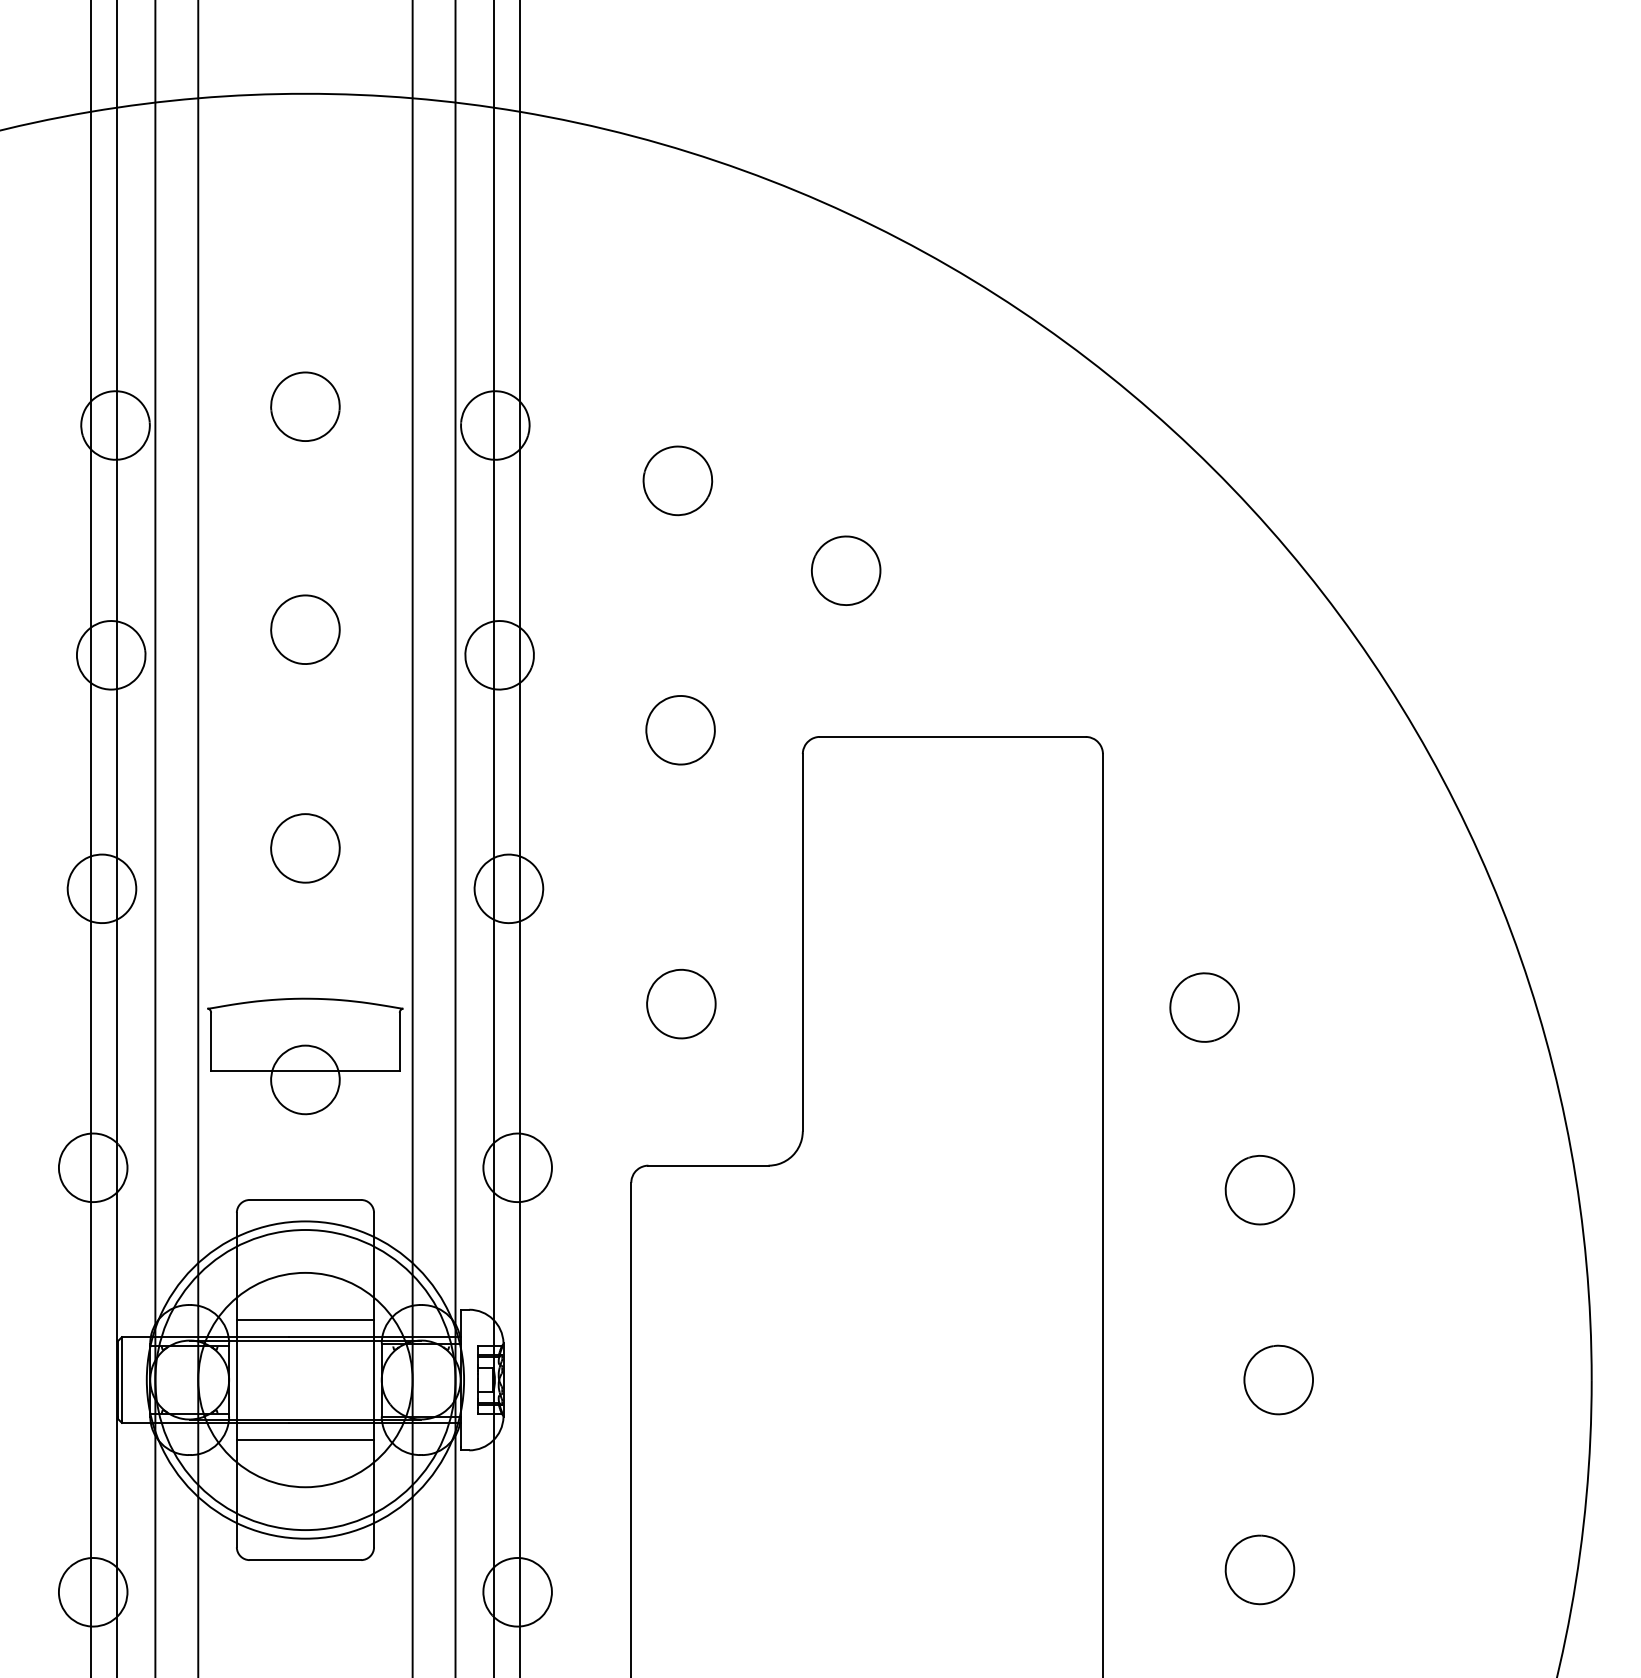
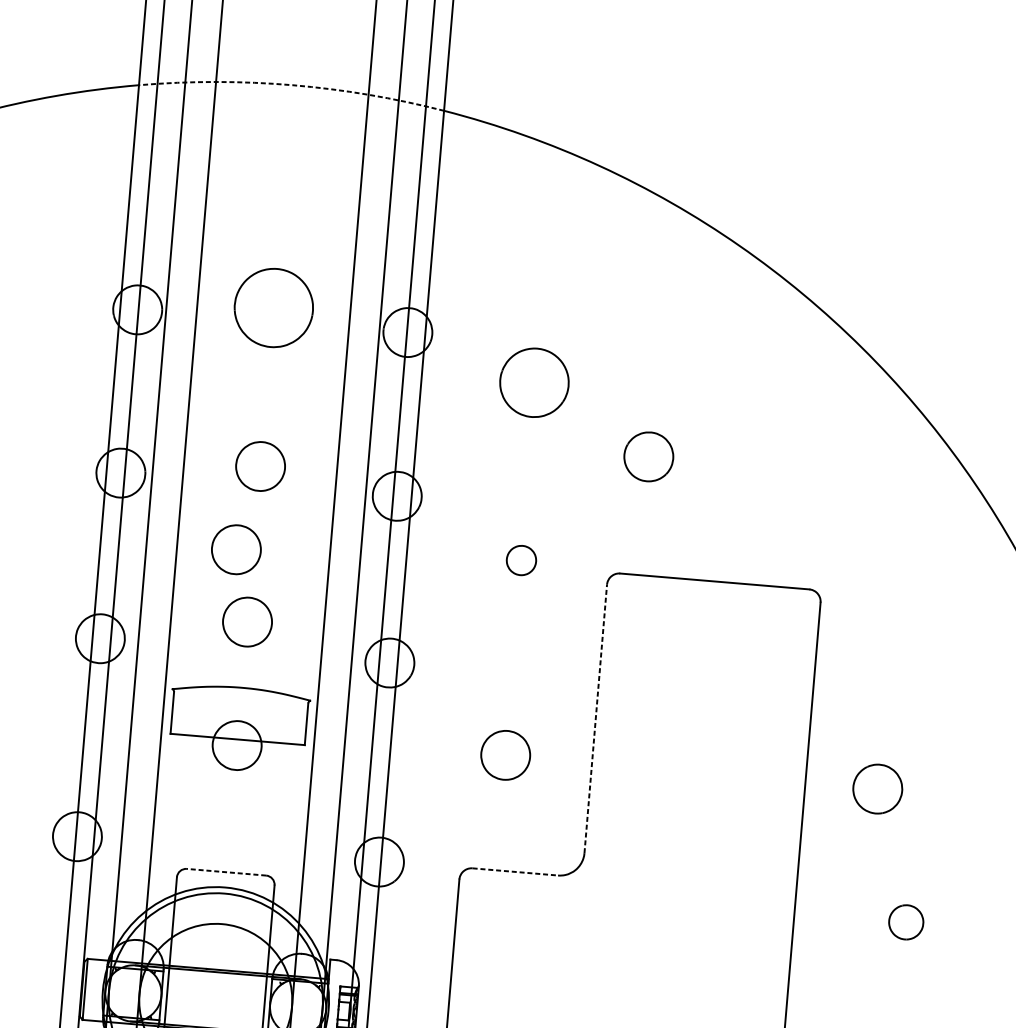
arc: (305, 93) -> (292, 85), solid -> dashed
part: (305, 406) -> (273, 307), size x1.6
part: (677, 480) -> (534, 382), size x1.4
part: (680, 730) -> (521, 560), size x0.6
part: (281, 748) -> (236, 549), added
line: (802, 942) -> (595, 718), solid -> dashed
part: (305, 1056) -> (238, 728), moved
line: (708, 1165) -> (515, 871), solid -> dashed
part: (1259, 1190) -> (905, 922), size x0.7
line: (305, 1199) -> (226, 871), solid -> dashed
line: (305, 1320) -> (219, 958), removed

